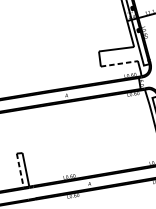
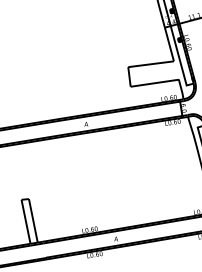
line: (119, 64) -> (155, 83), dashed -> solid
line: (20, 171) -> (26, 222), dashed -> solid

